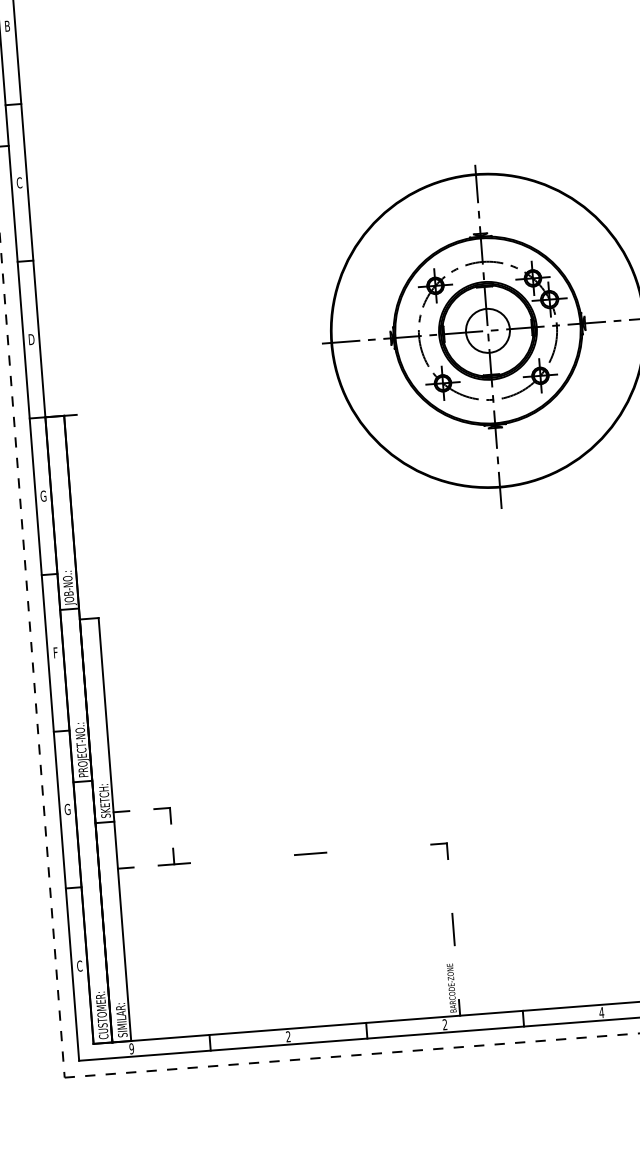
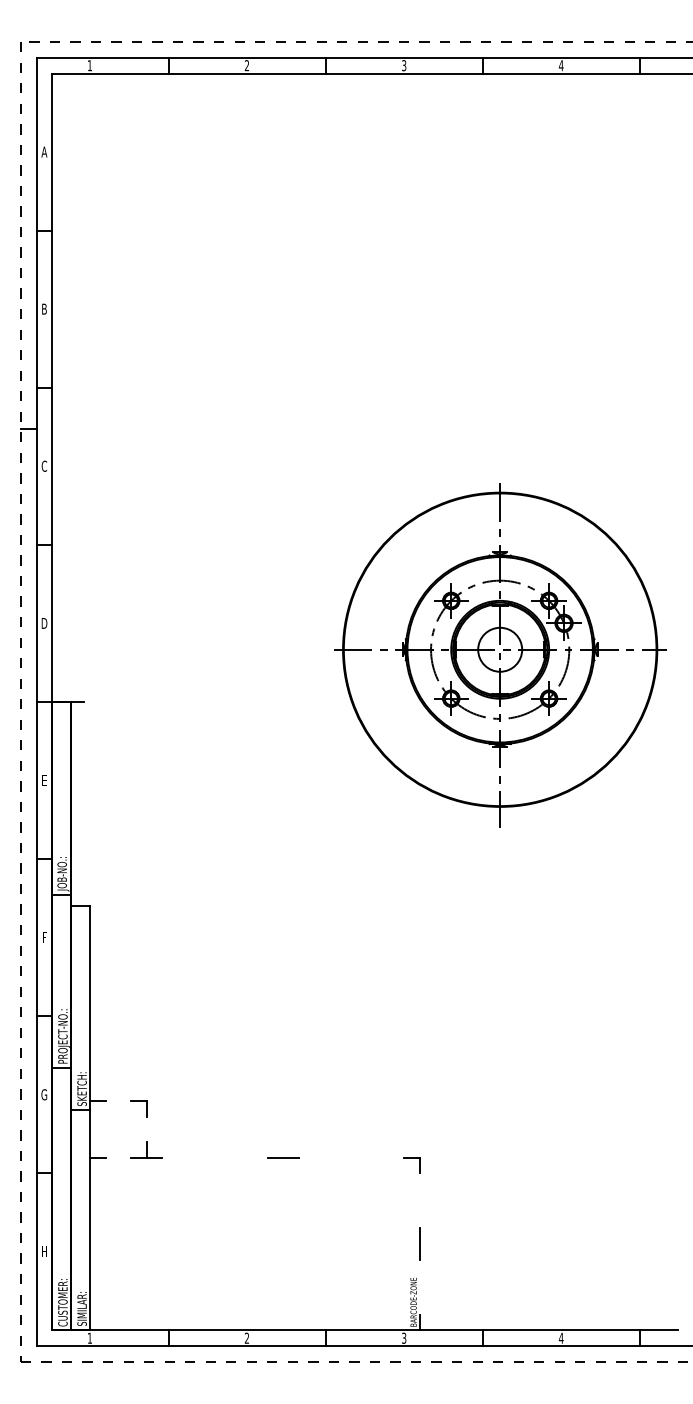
text: (43, 496) -> (44, 780), G -> E
text: (79, 965) -> (44, 1251), C -> H
text: (445, 1024) -> (404, 1338), 2 -> 3
text: (131, 1048) -> (89, 1337), 9 -> 1

